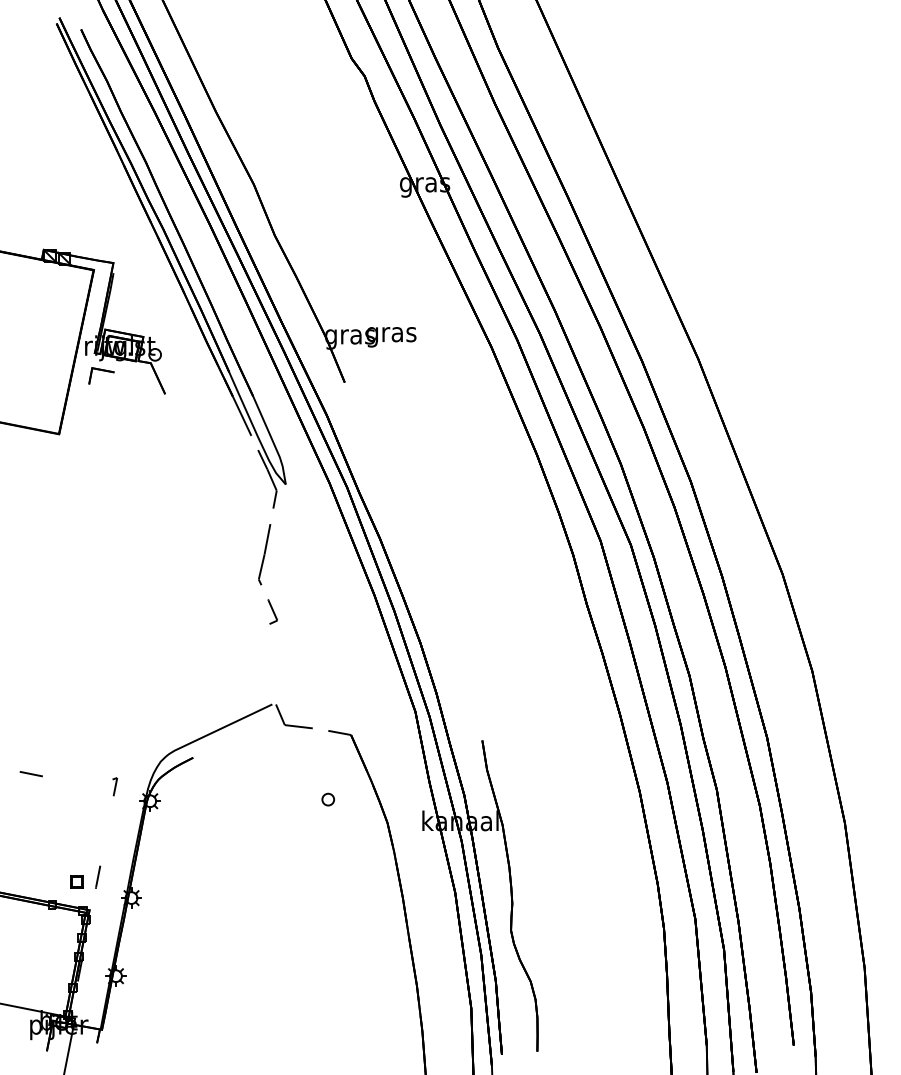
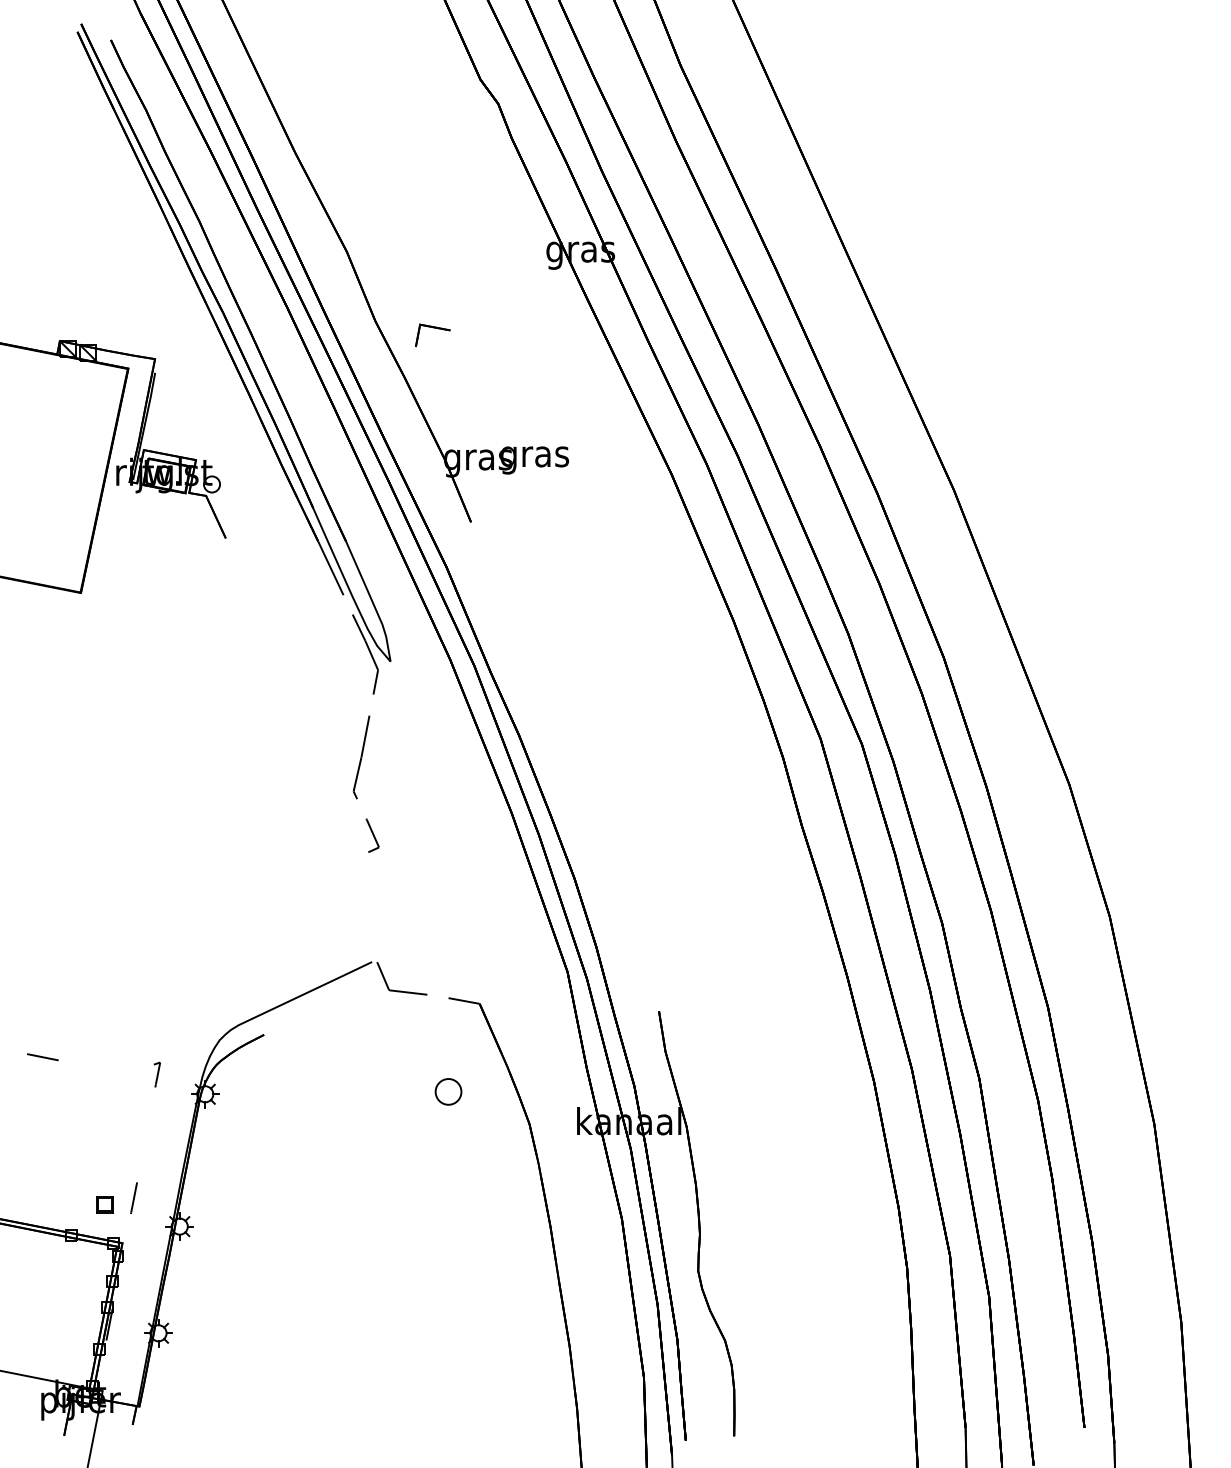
part: (102, 370) -> (433, 328), moved
part: (328, 799) -> (448, 1092), size x1.6

